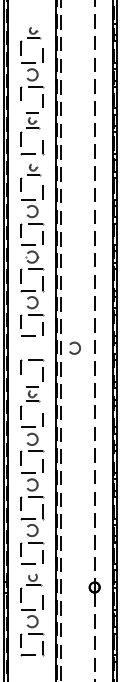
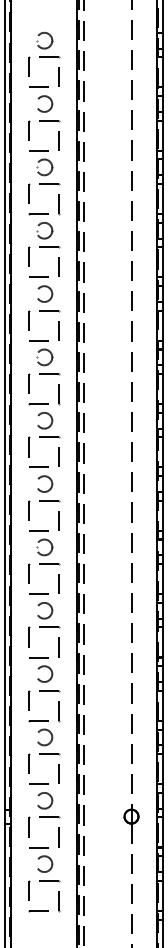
part: (34, 32) -> (48, 44), size x1.67
part: (32, 120) -> (44, 167), size x1.67
part: (34, 169) -> (48, 235), size x1.67
circle: (75, 347) -> (45, 483), moved
part: (32, 393) -> (44, 547), size x1.67
part: (34, 579) -> (48, 805), size x1.43

